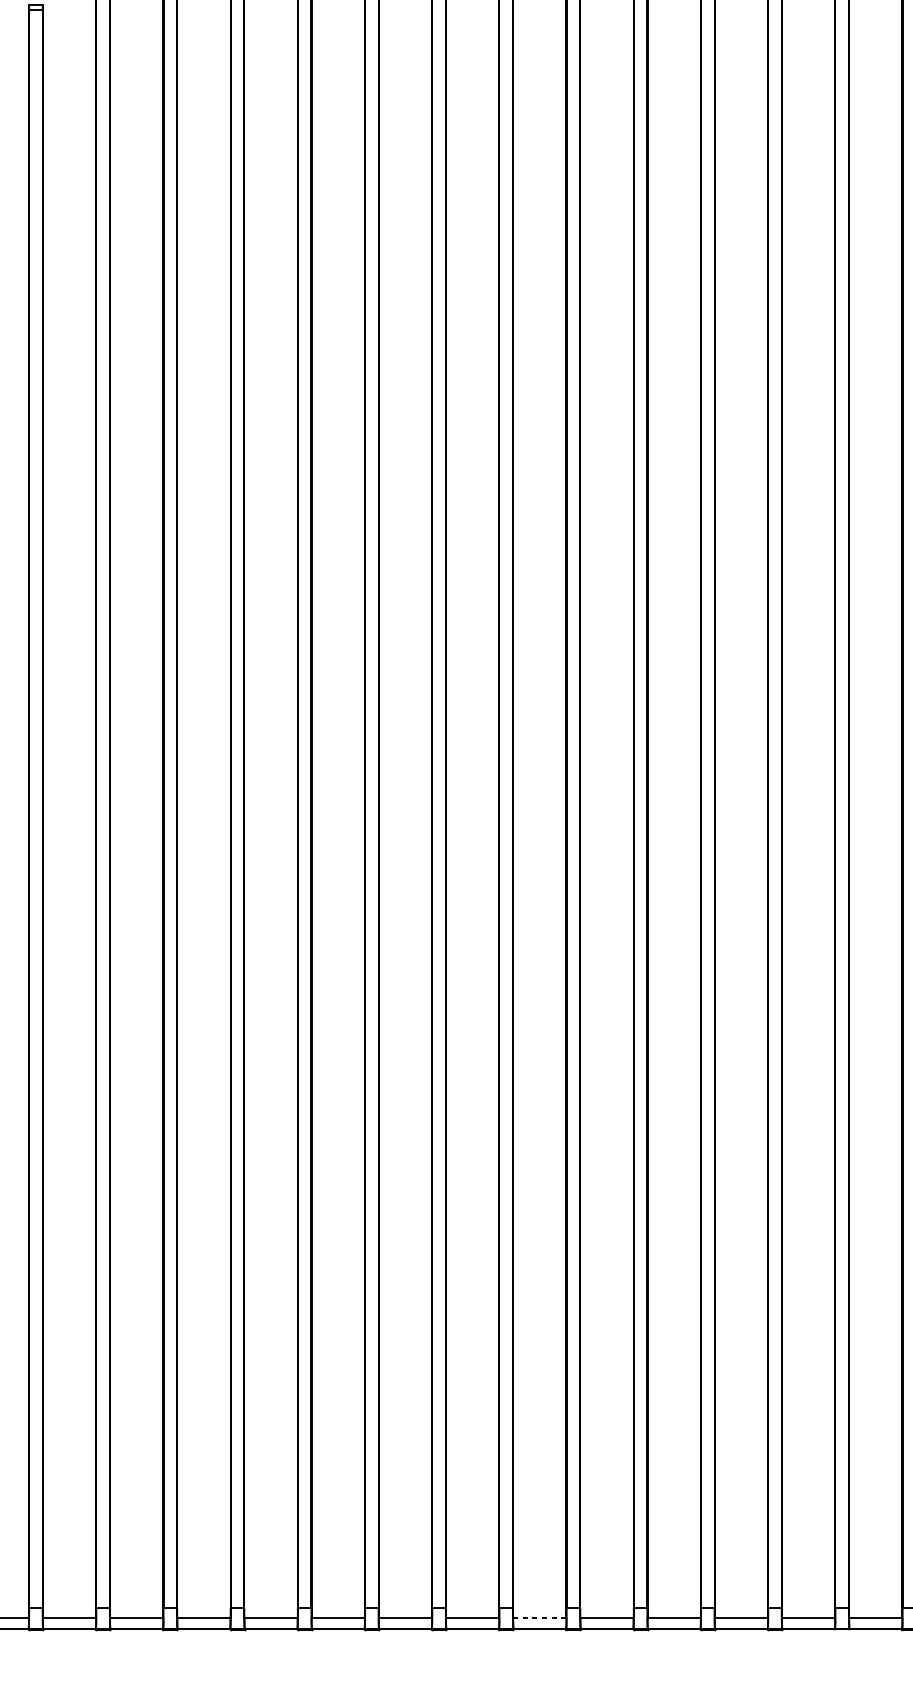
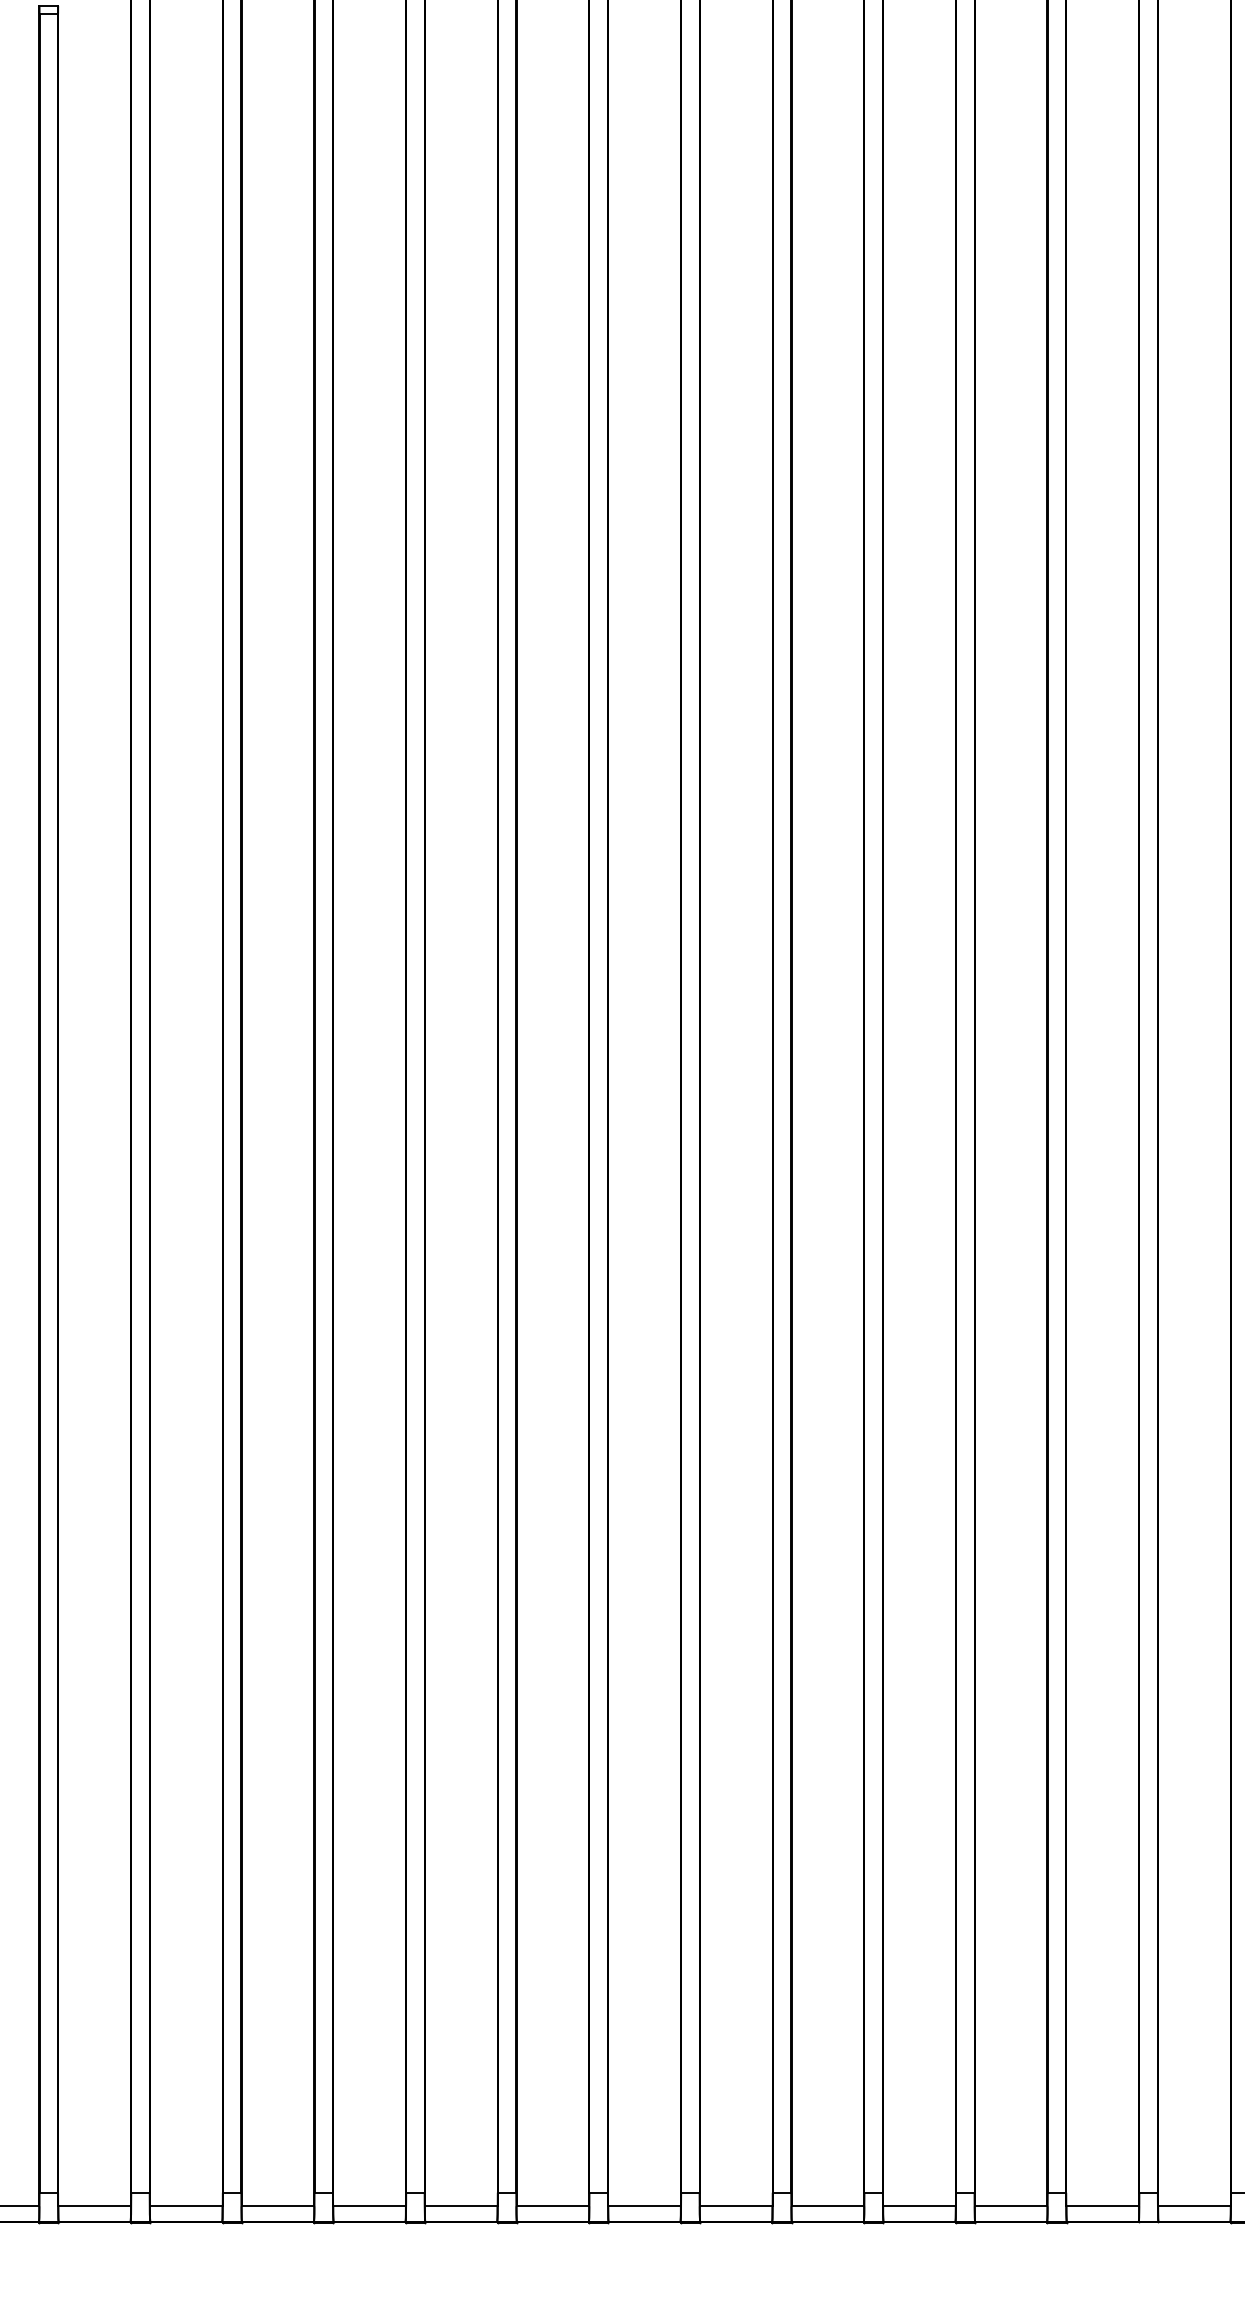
line: (540, 1617) -> (736, 2206), dashed -> solid

